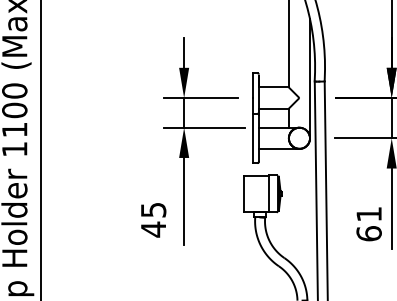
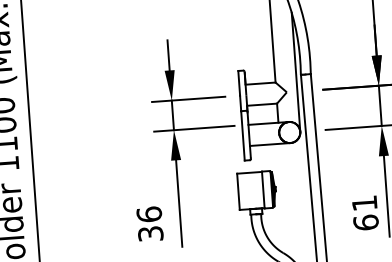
text: (153, 219) -> (149, 223), 45 -> 36

